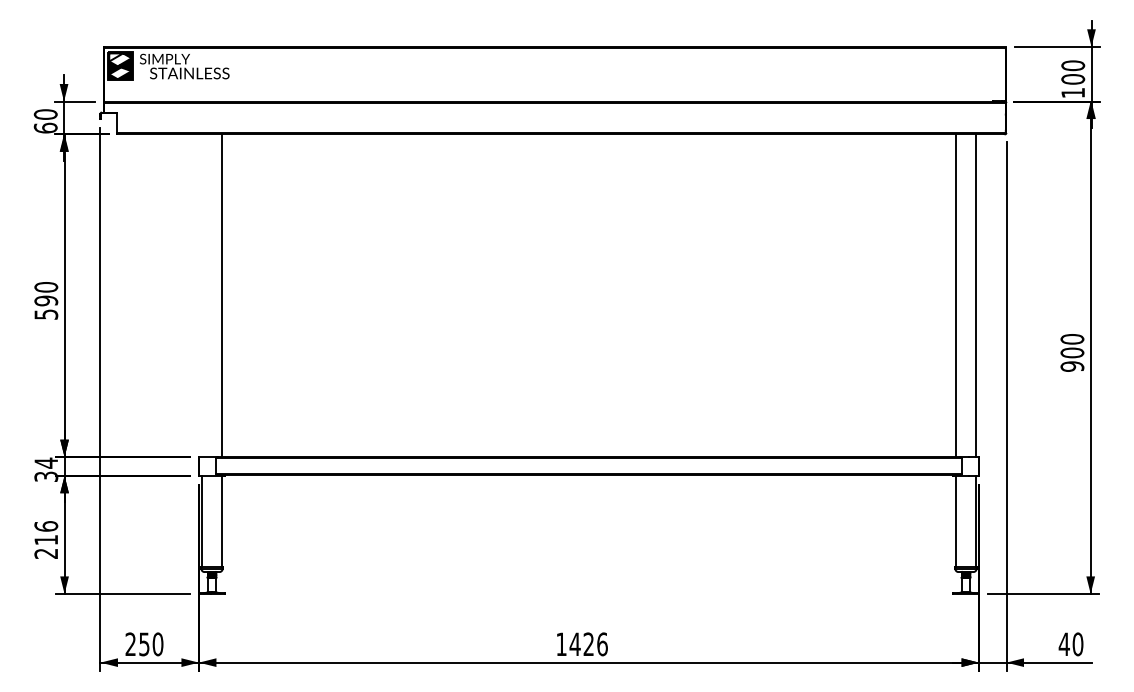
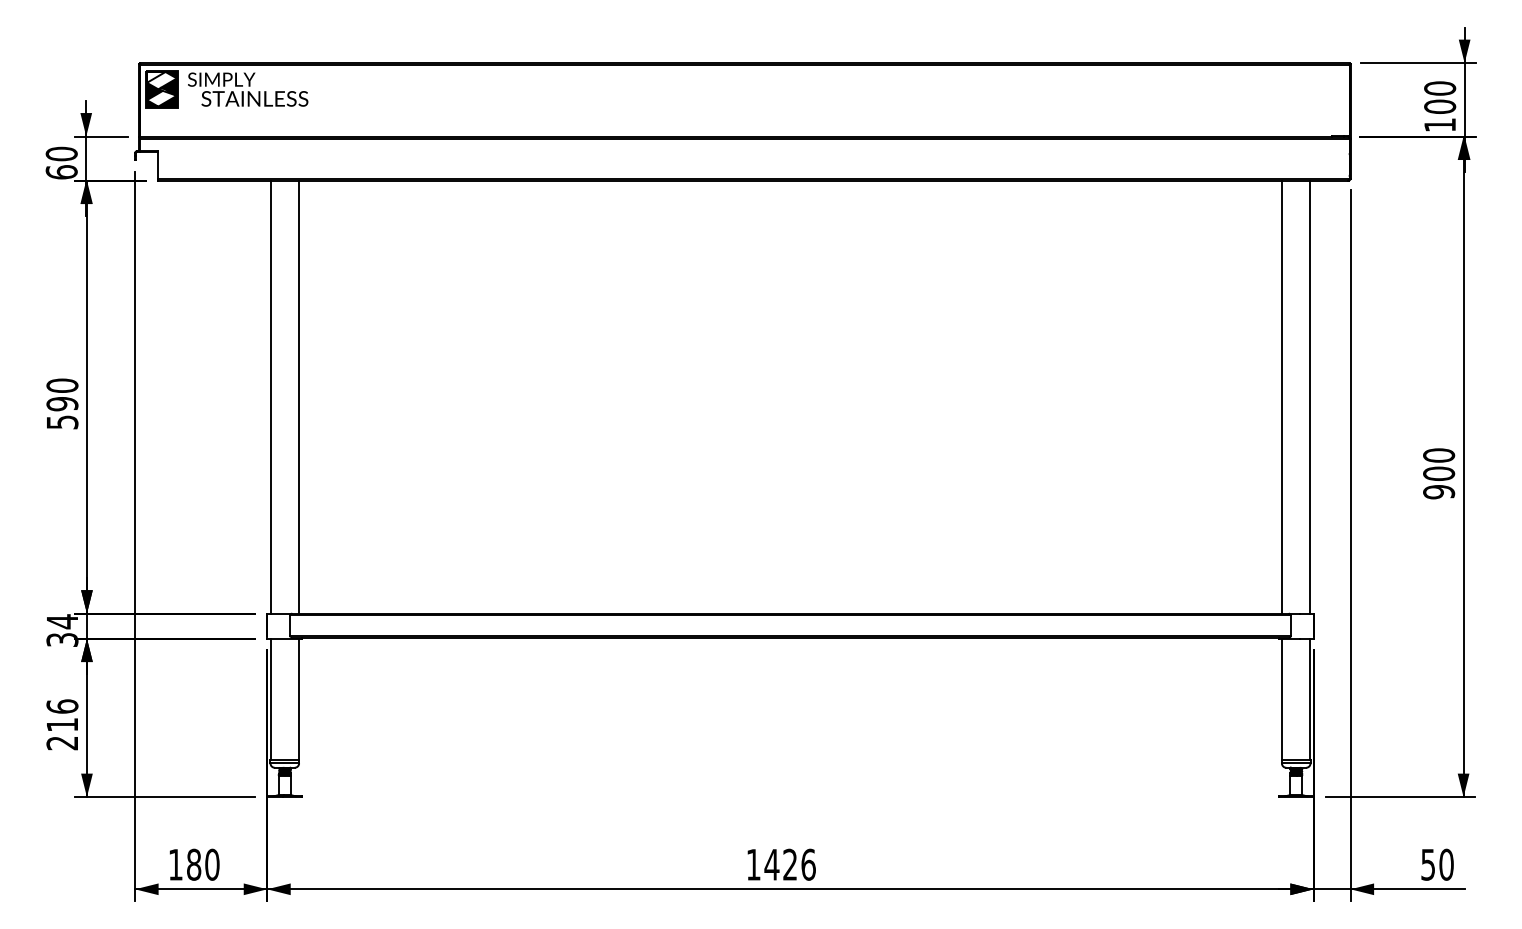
line: (201, 295) -> (270, 396), added
text: (137, 644) -> (184, 864), 250 -> 180
text: (1063, 644) -> (1427, 864), 40 -> 50

